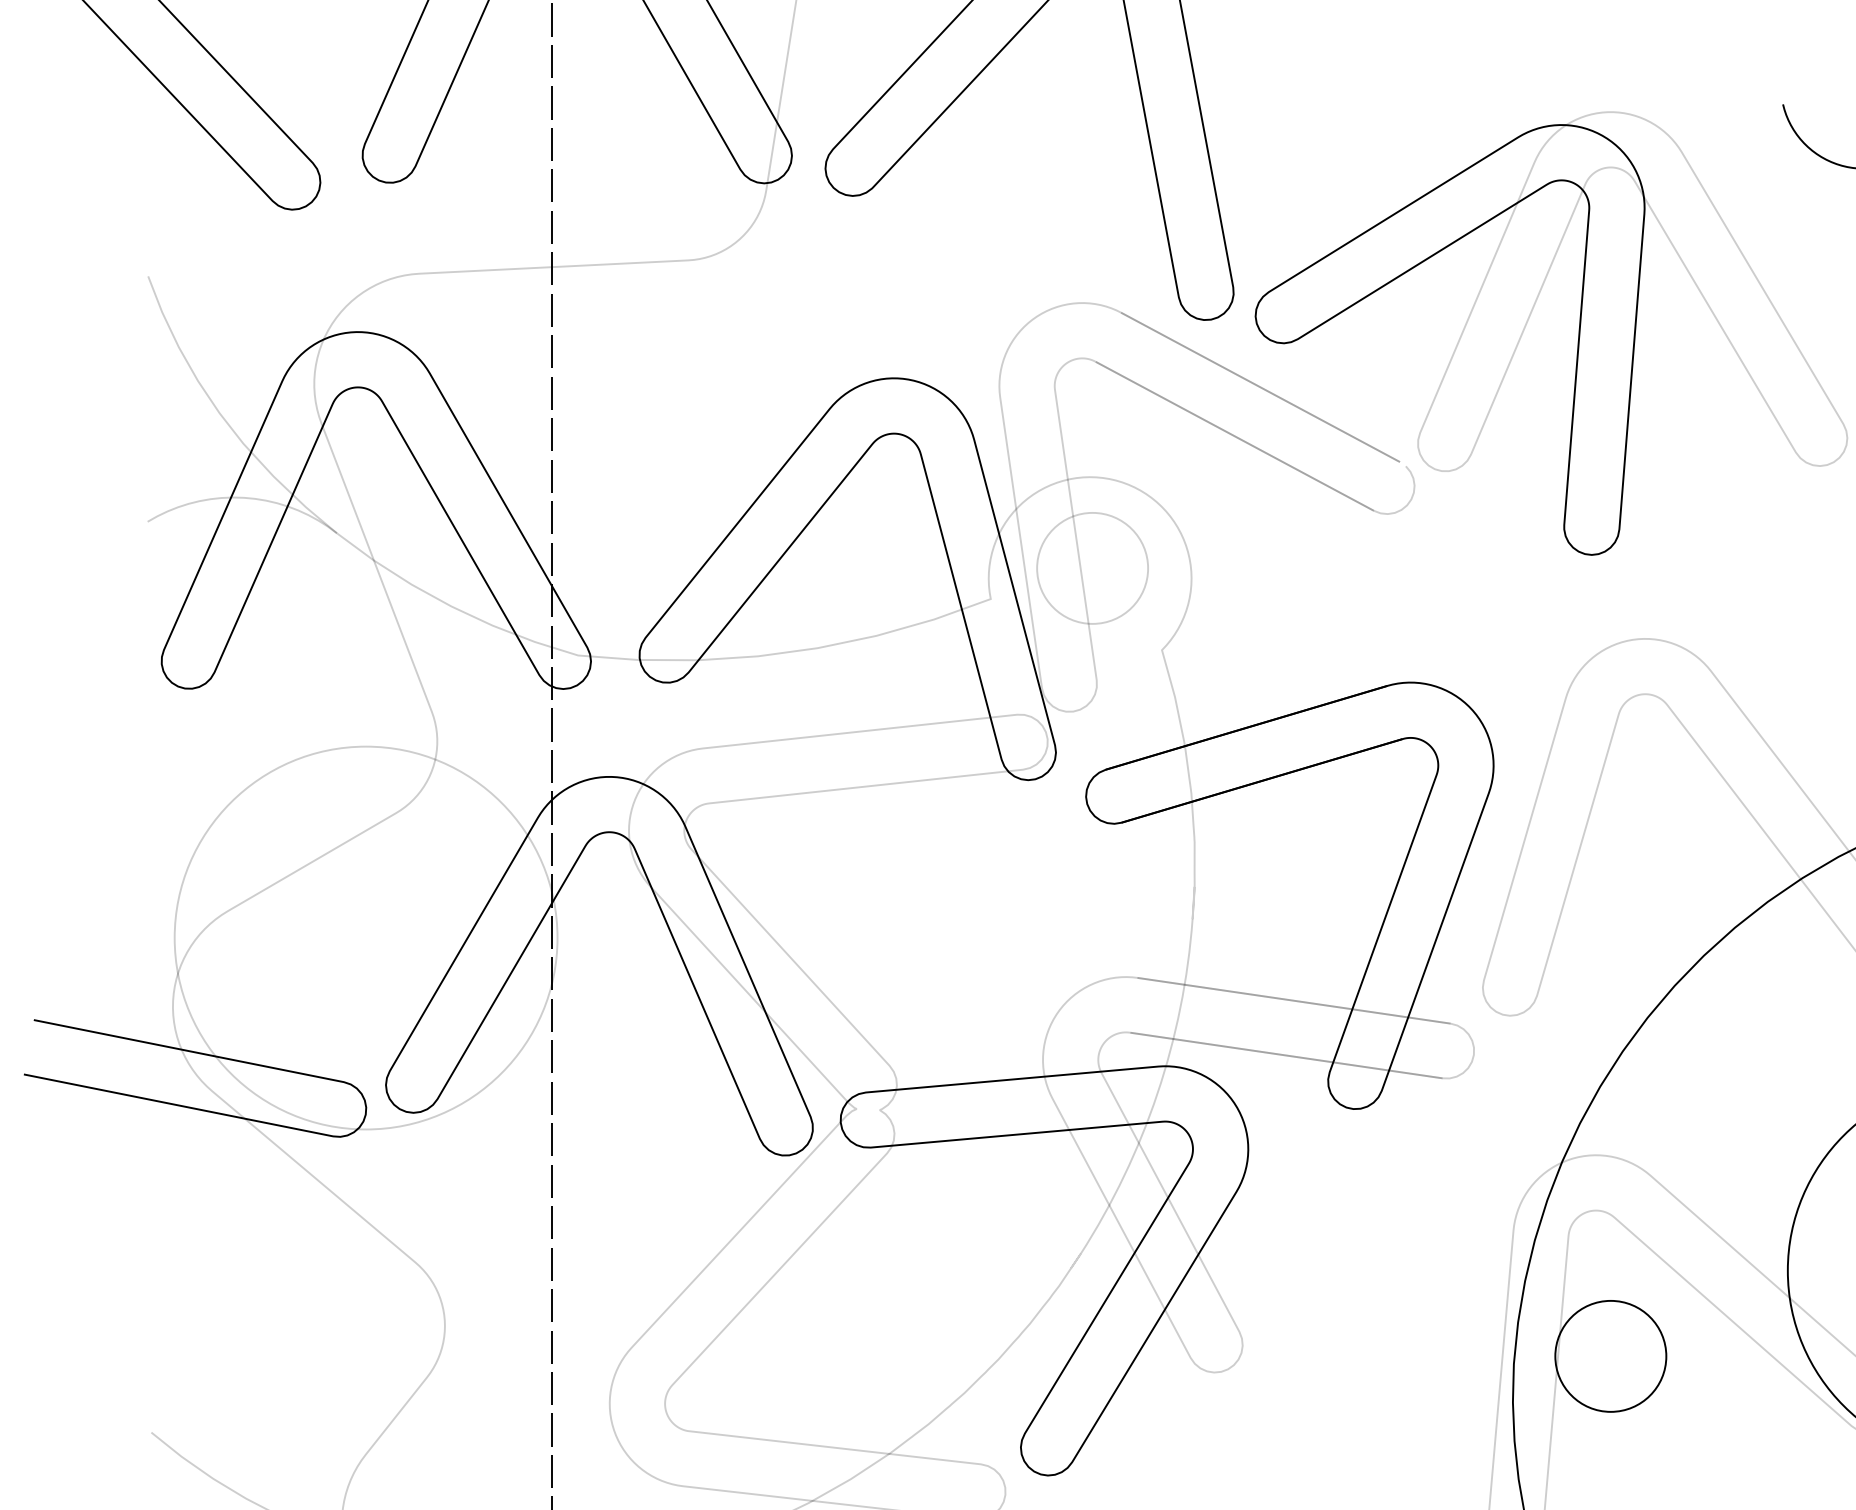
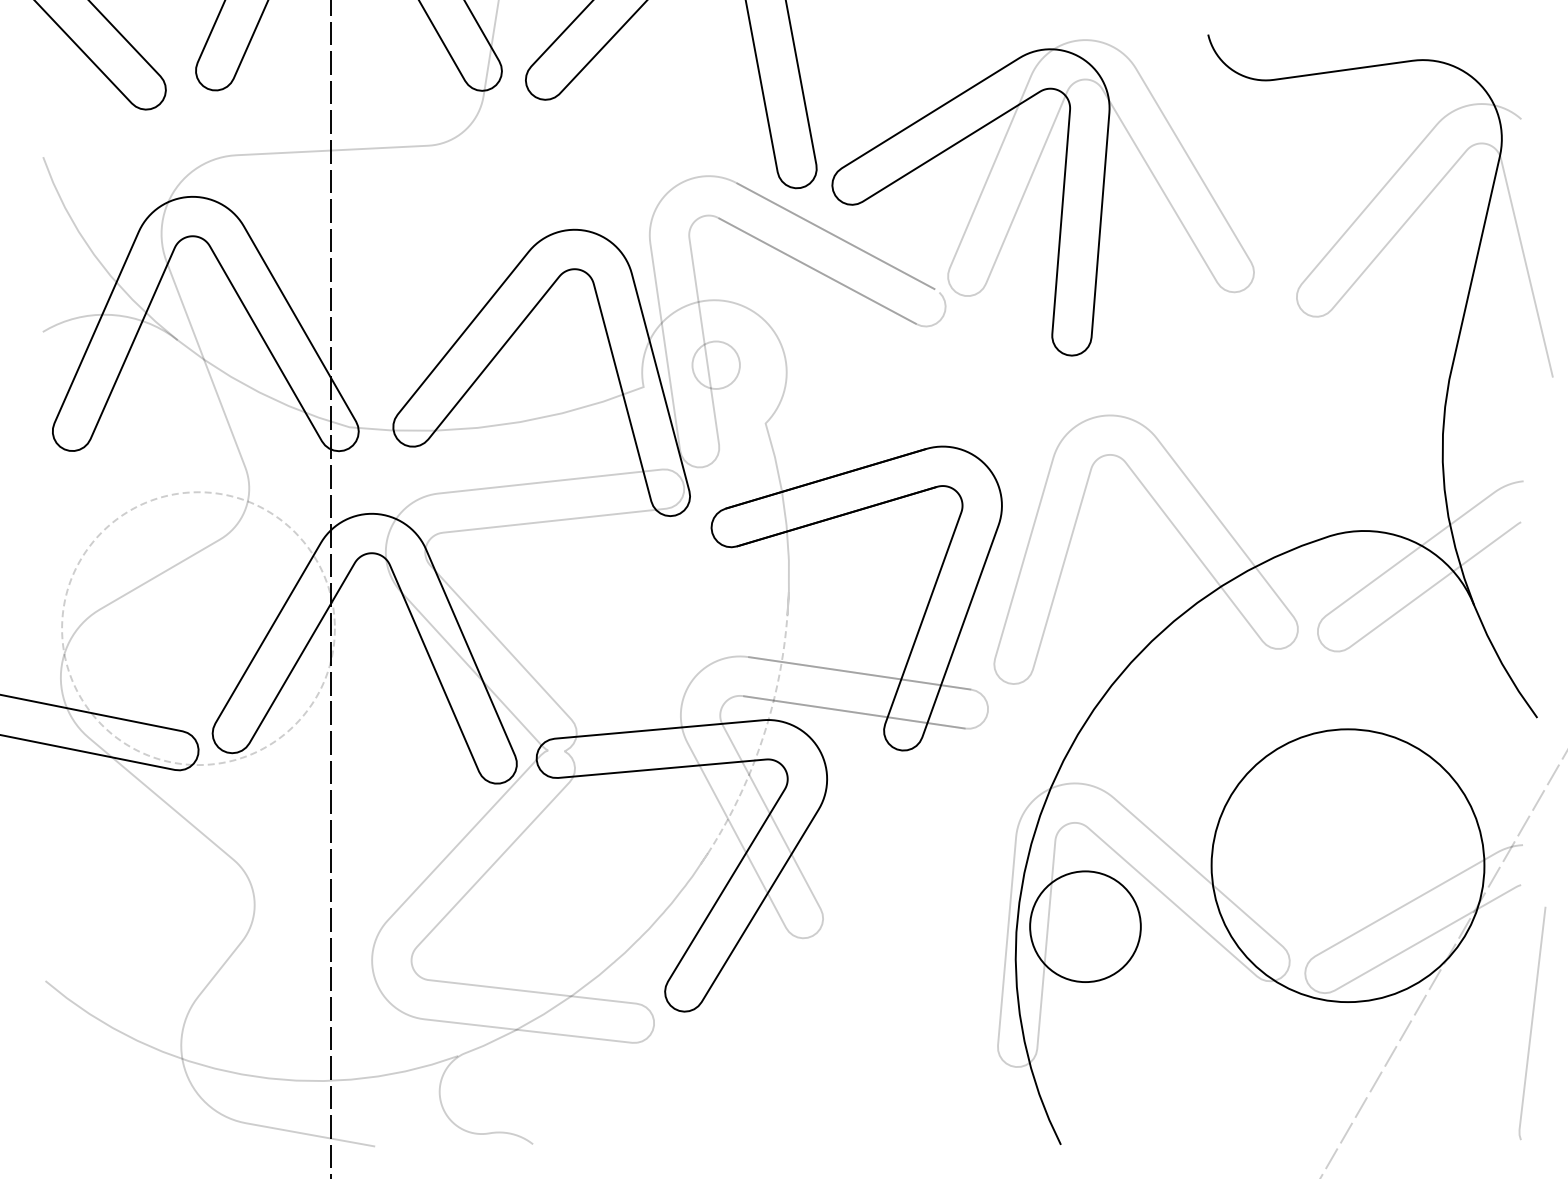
circle: (1091, 567) -> (715, 364), size x0.6
circle: (366, 937) -> (198, 628), solid -> dashed
line: (1157, 1093) -> (762, 739), solid -> dashed
circle: (1610, 1356) -> (1085, 926), size x1.4

